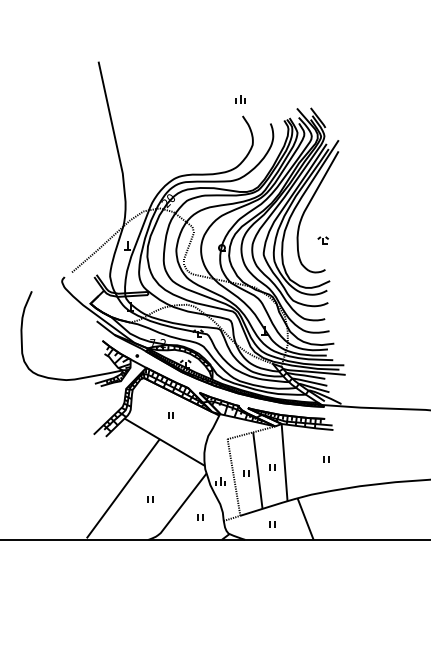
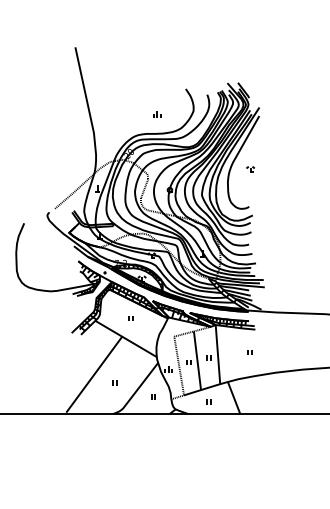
part: (240, 98) -> (157, 114), moved
part: (323, 240) -> (250, 169), moved

